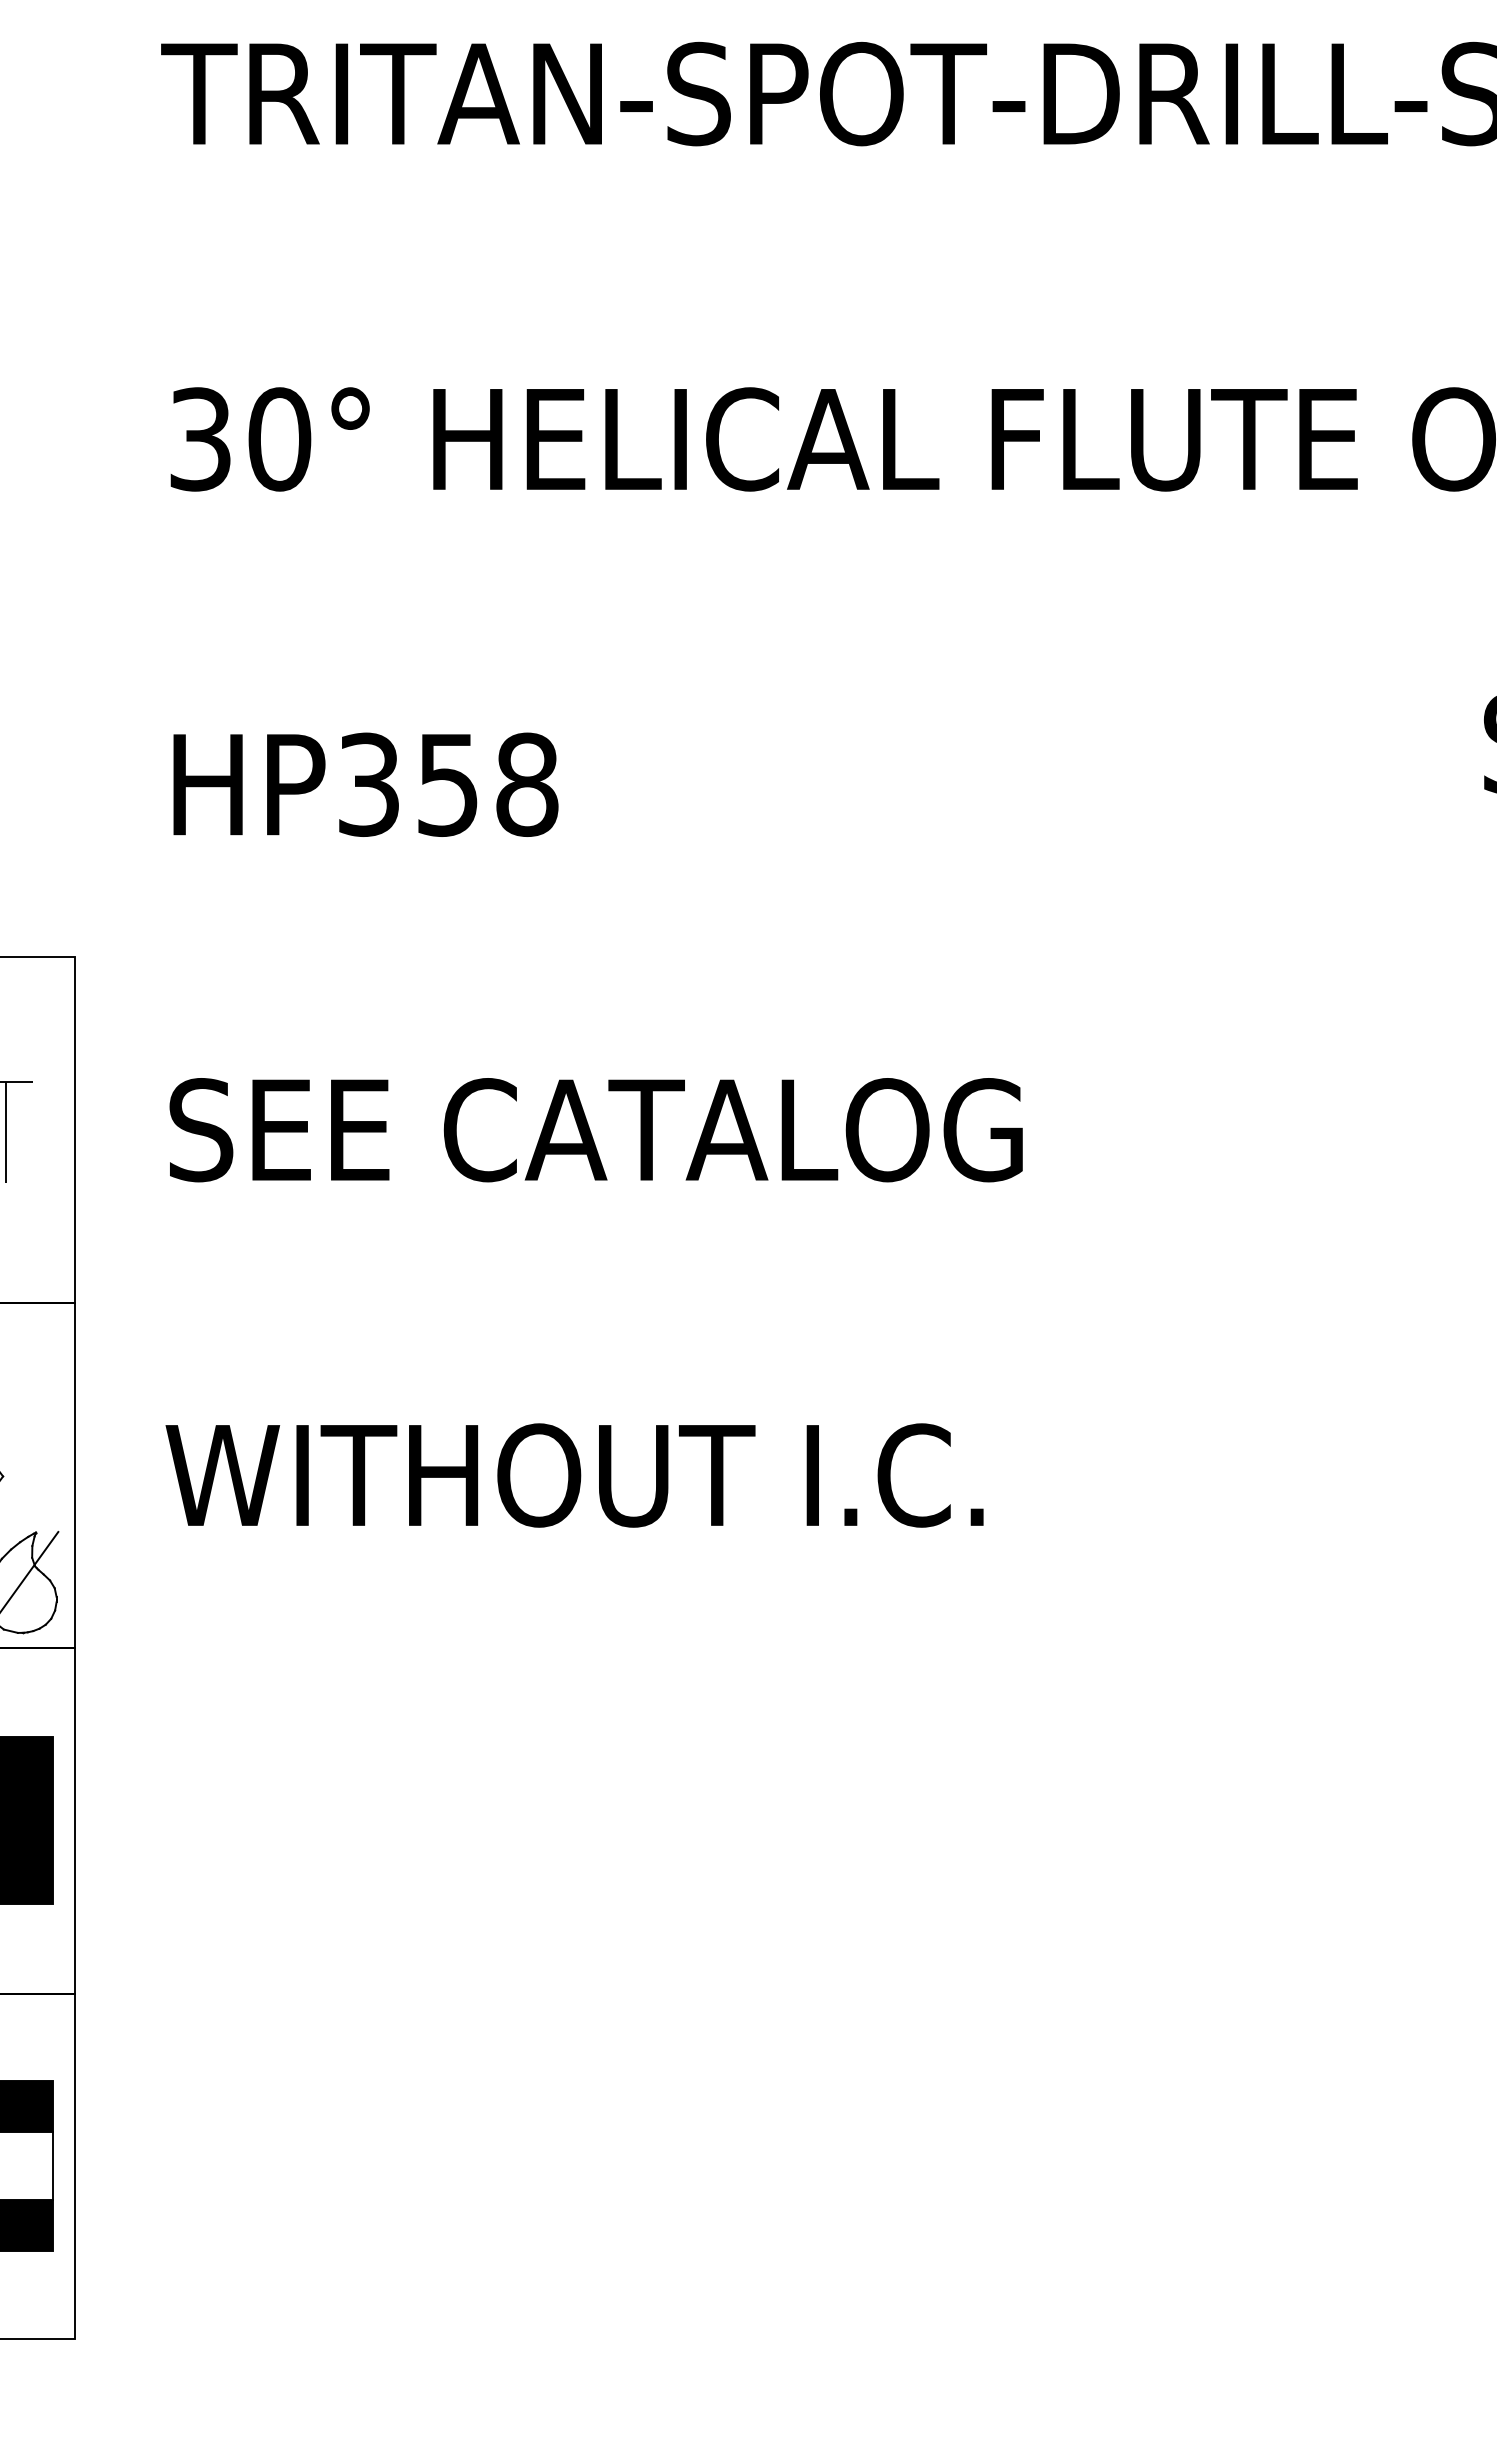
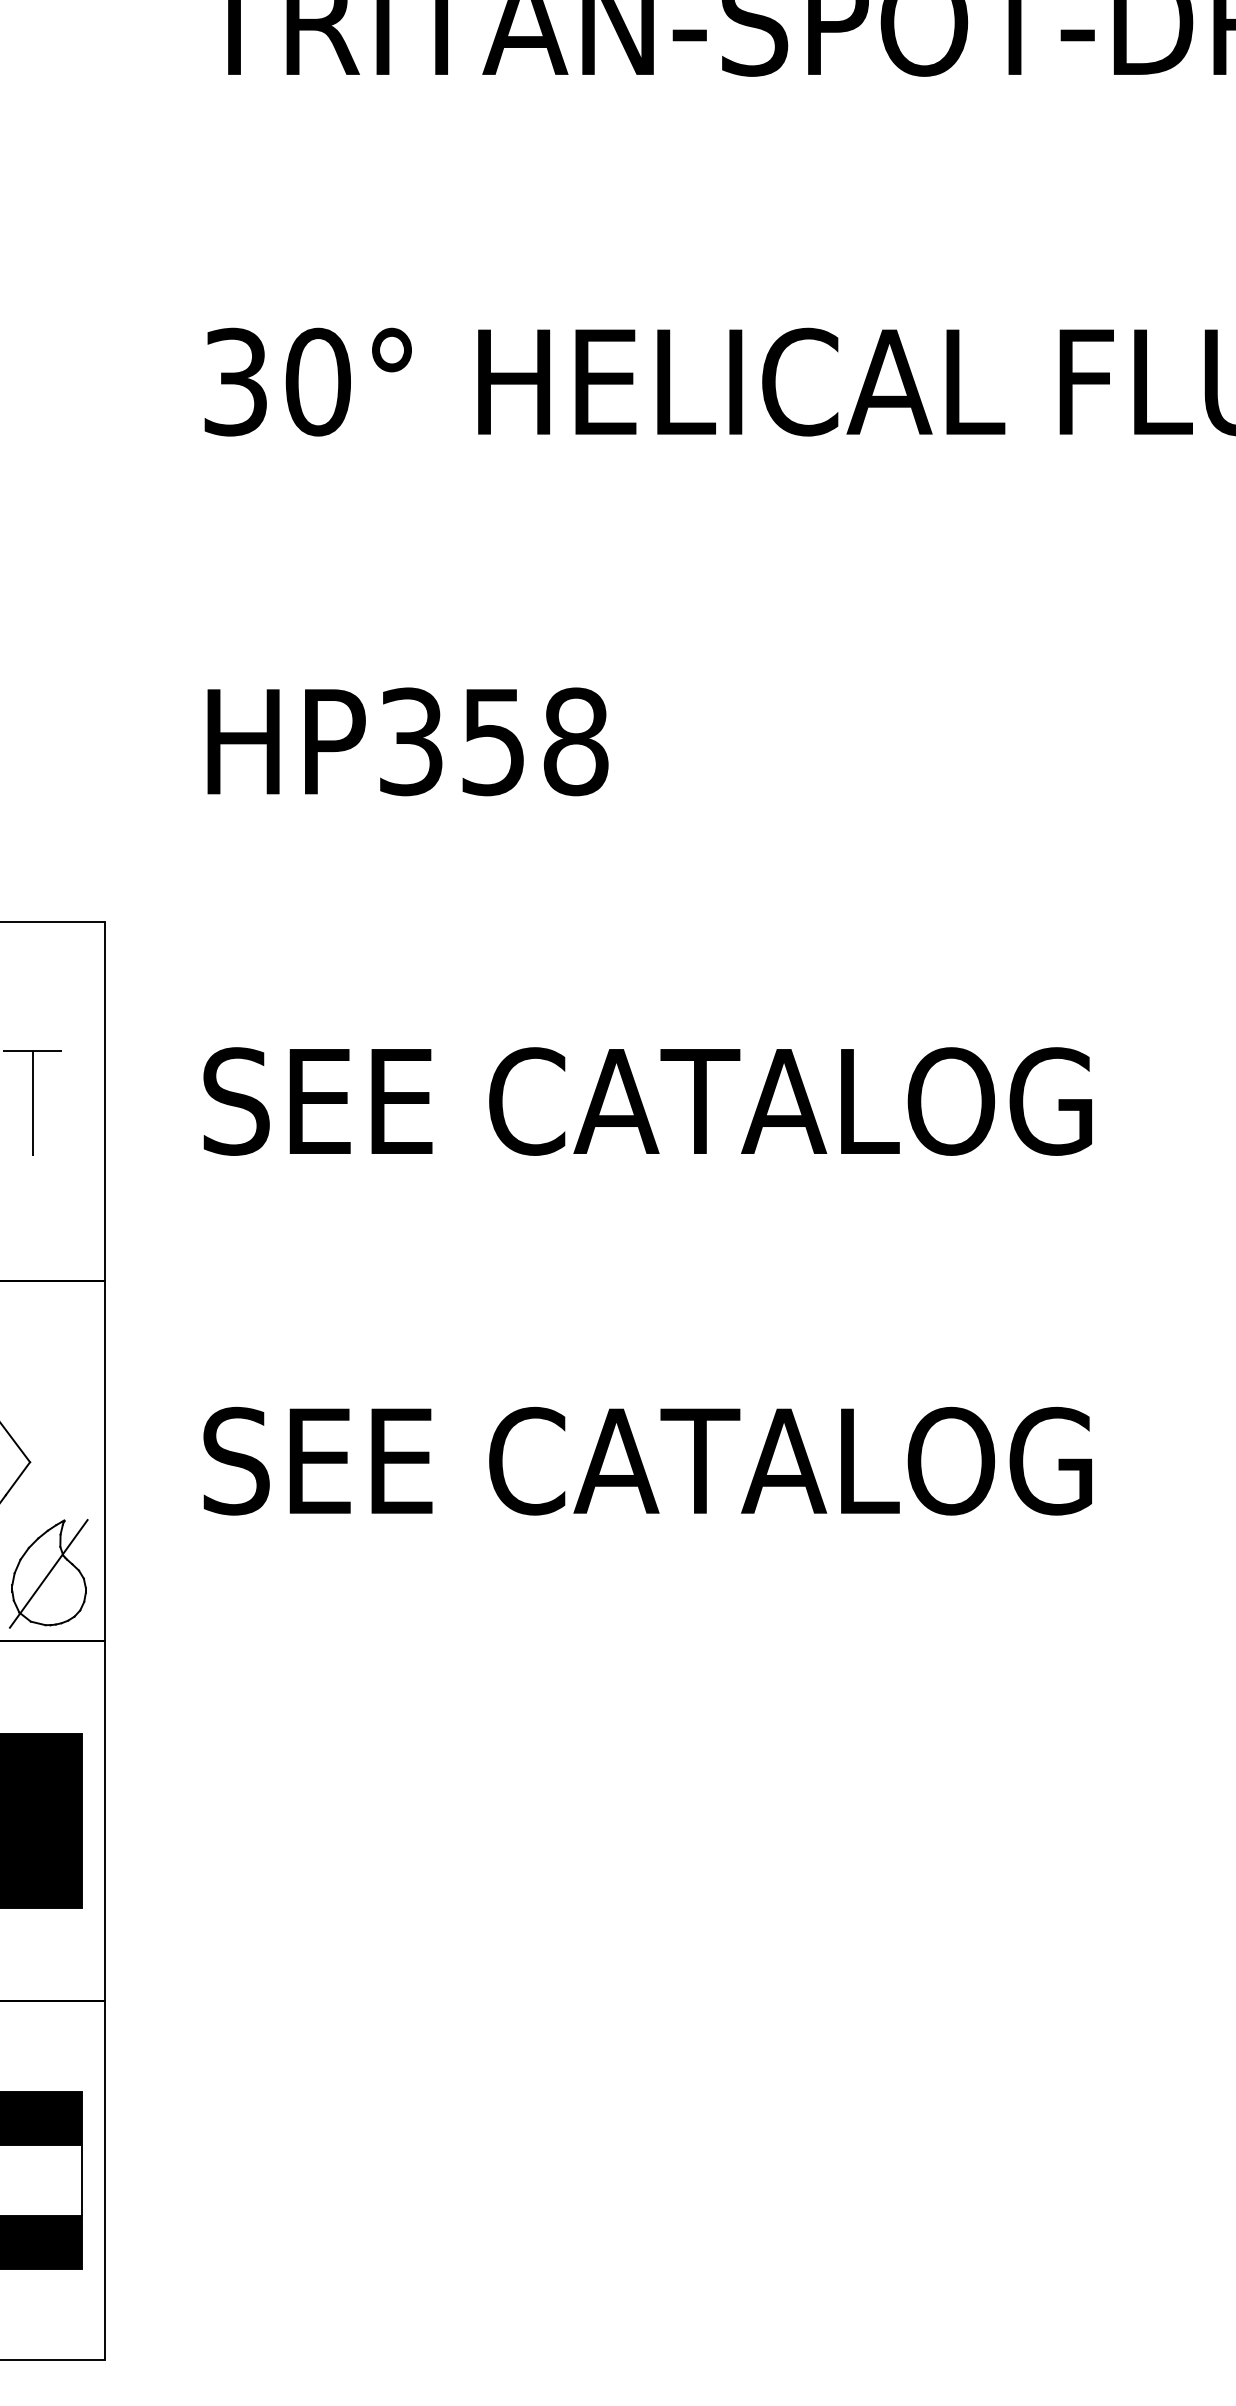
text: (593, 1475) -> (644, 1461), WITHOUT I.C. -> SEE CATALOG

